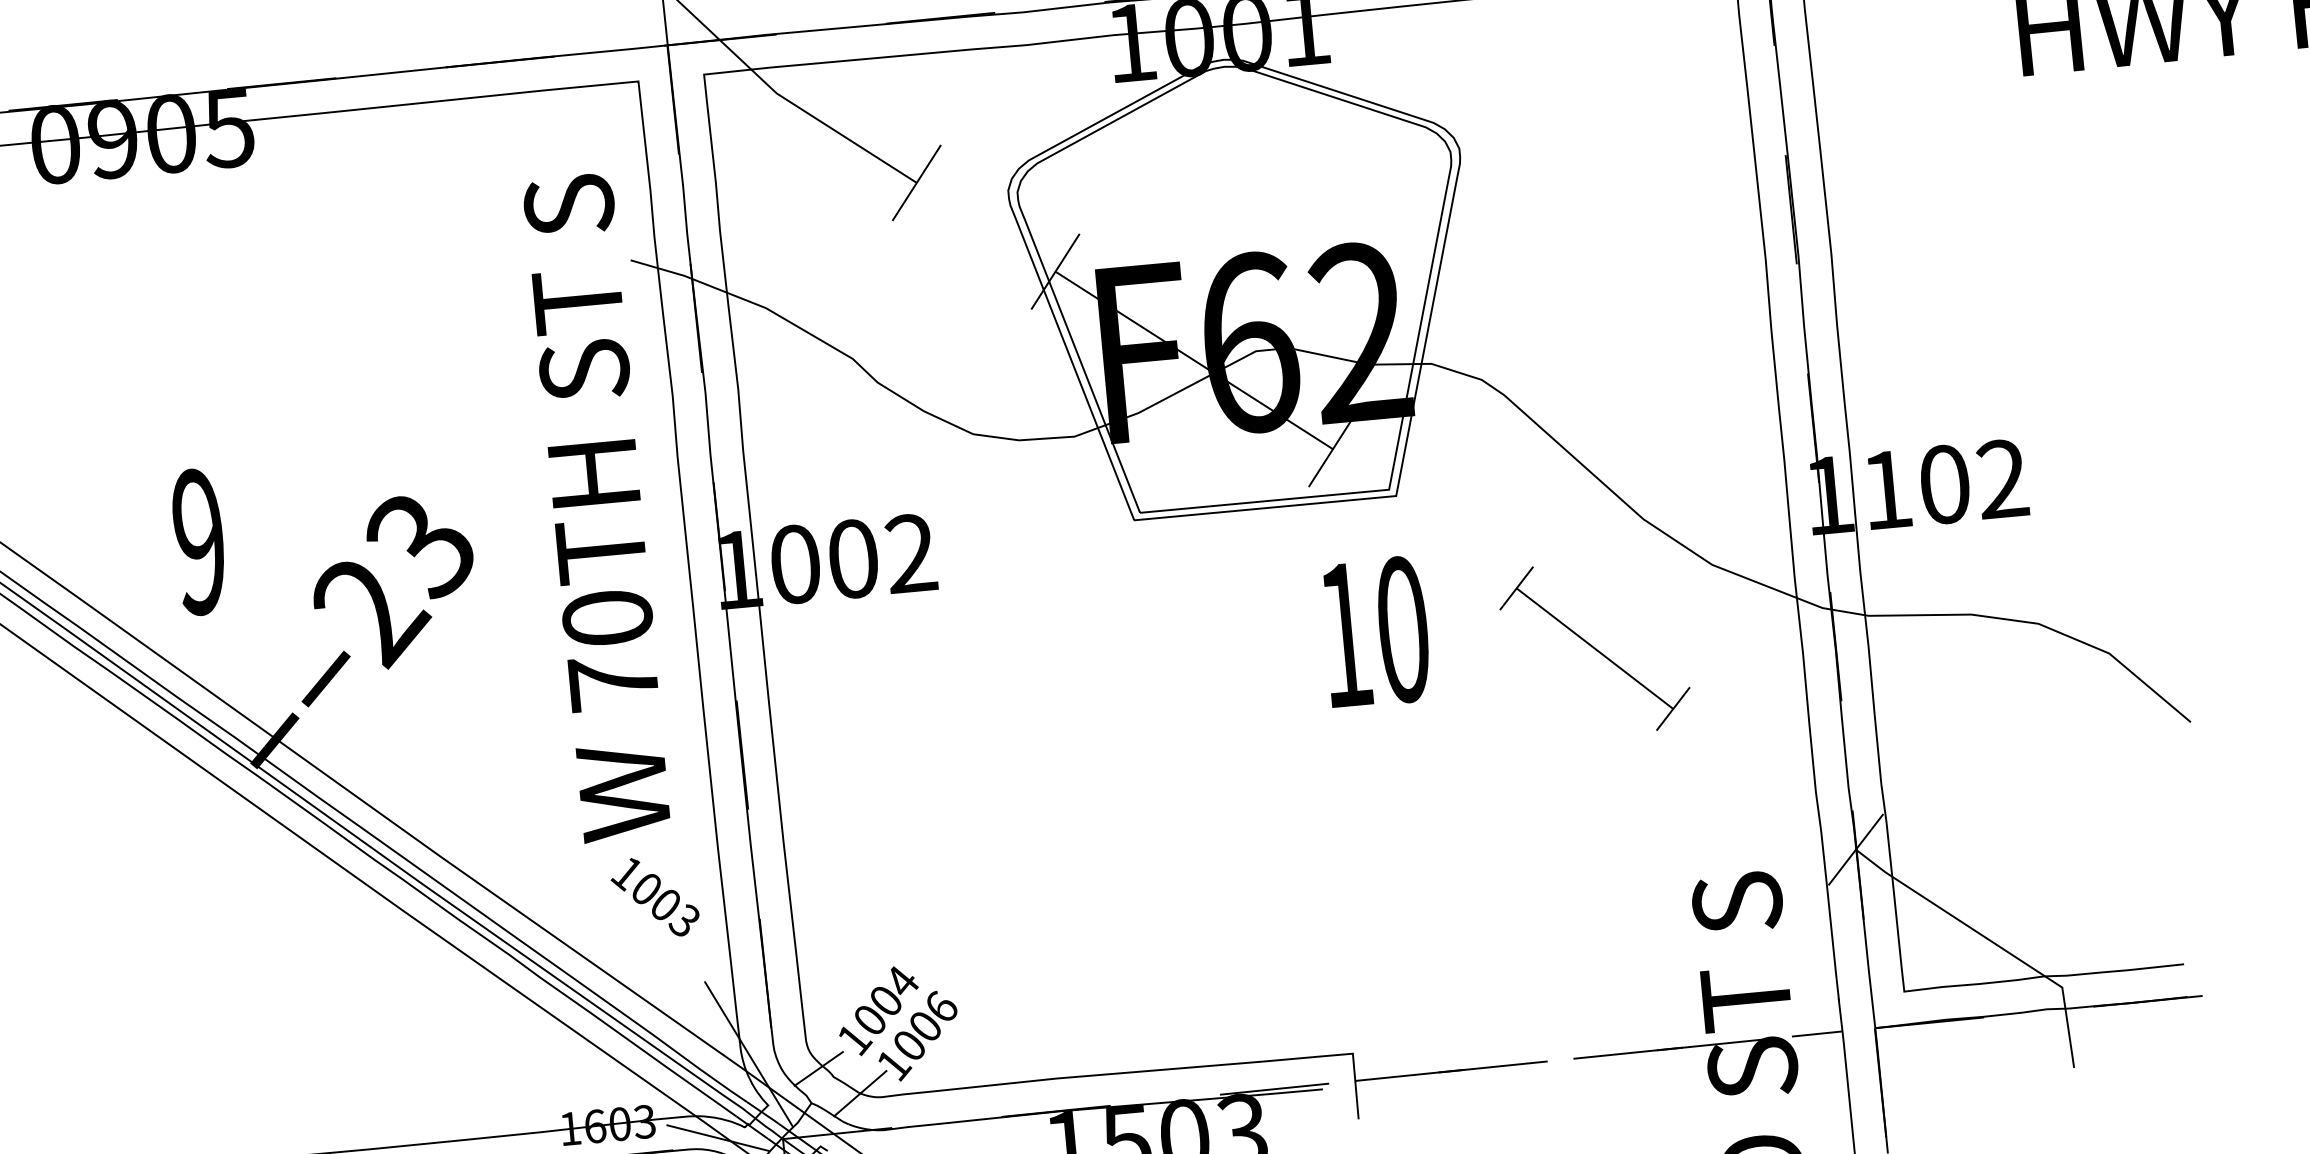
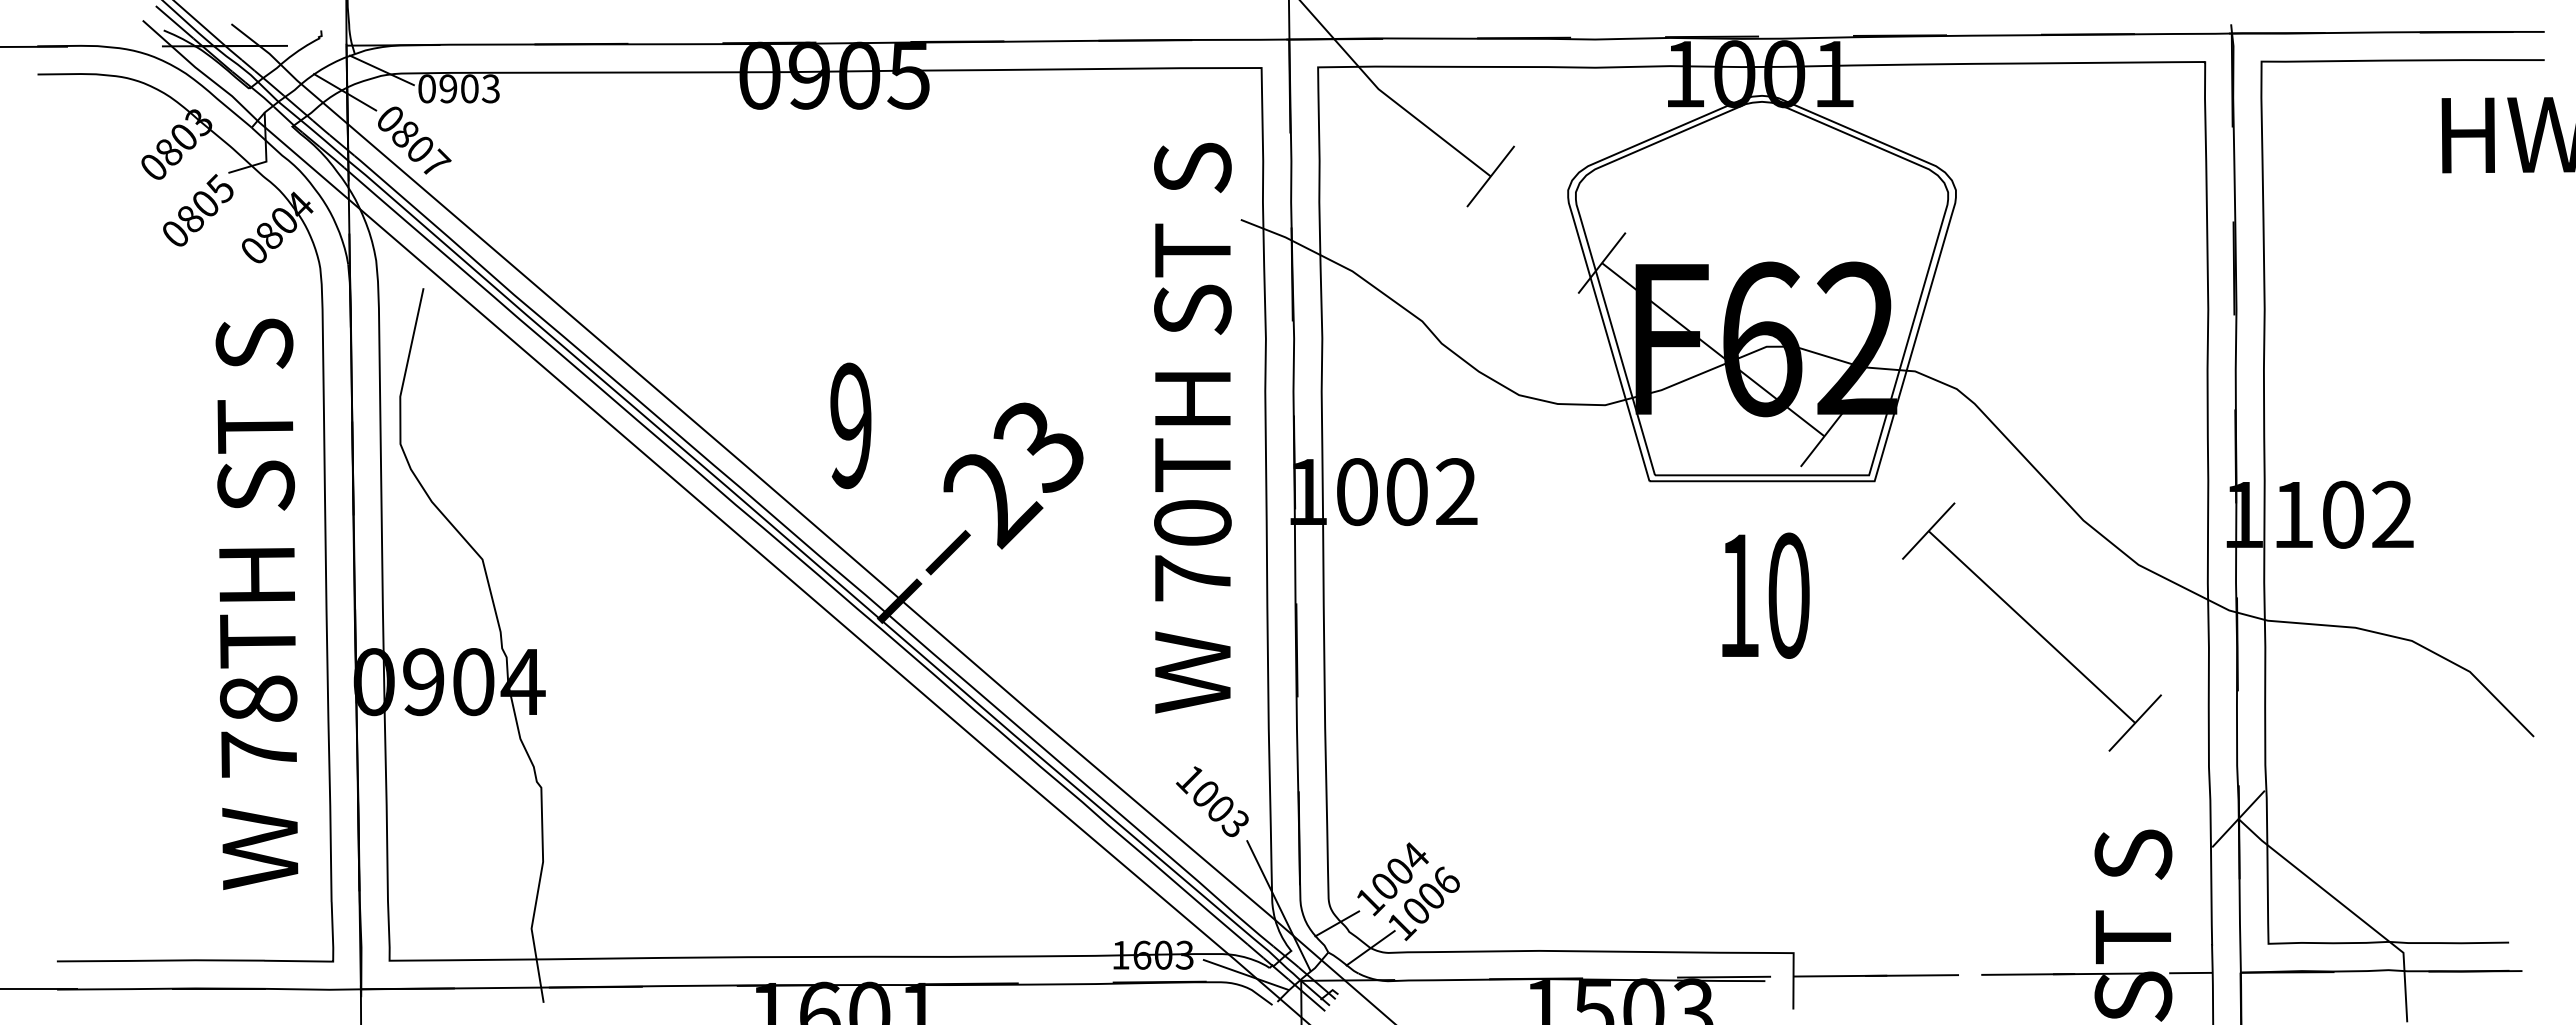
text: (1375, 631) -> (1765, 595), moved
part: (1594, 648) -> (2031, 626), size x1.67
text: (655, 897) -> (1212, 801), moved

